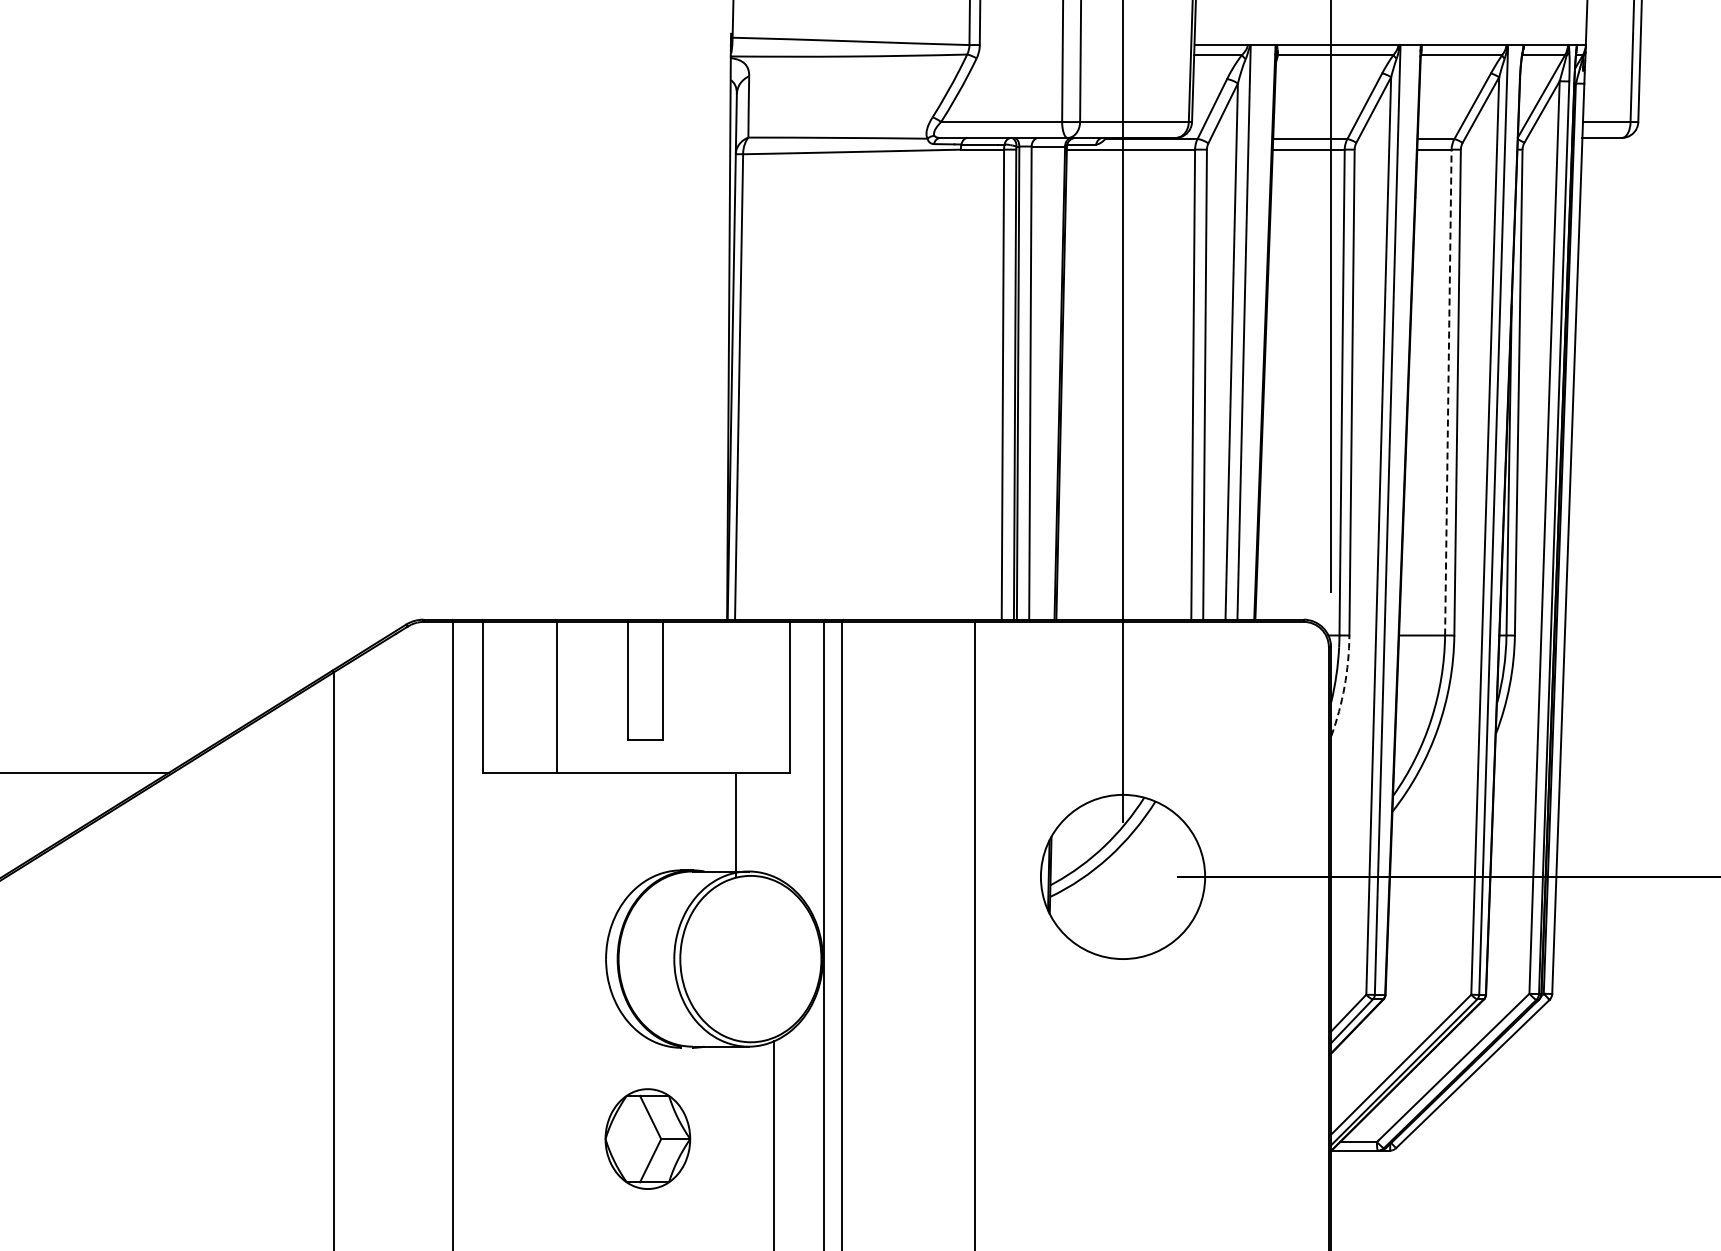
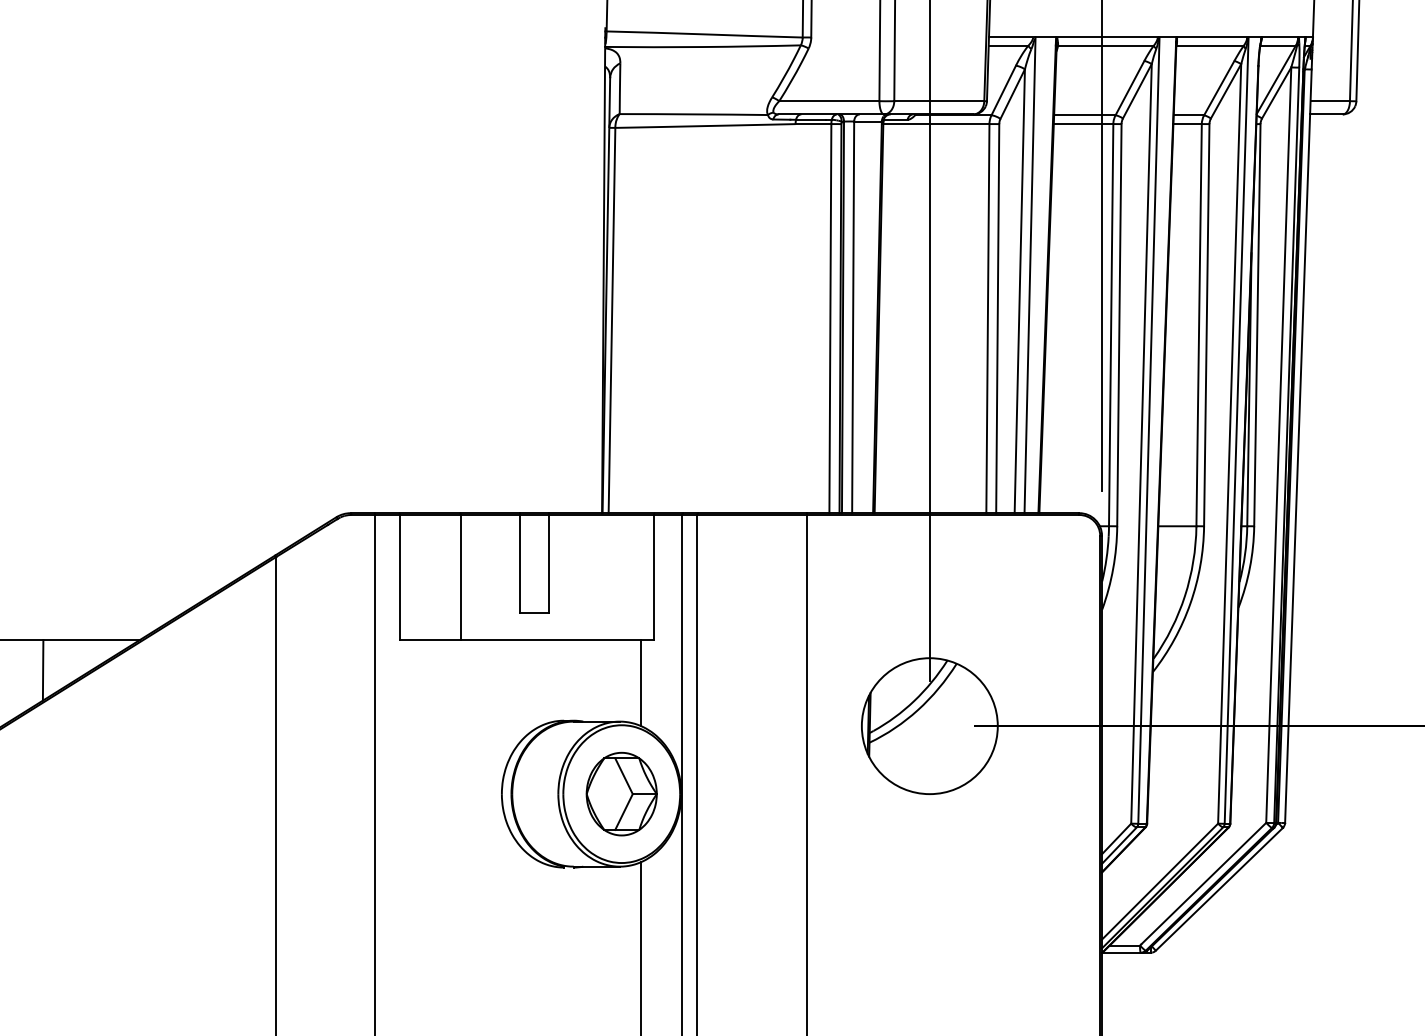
line: (1448, 392) -> (1199, 325), dashed -> solid
arc: (1344, 686) -> (1113, 568), dashed -> solid
line: (51, 809) -> (42, 670), added
line: (735, 824) -> (640, 682), moved
part: (647, 1138) -> (621, 793), moved

